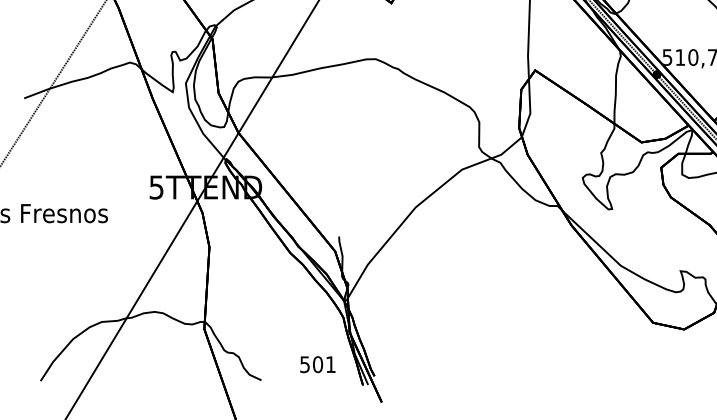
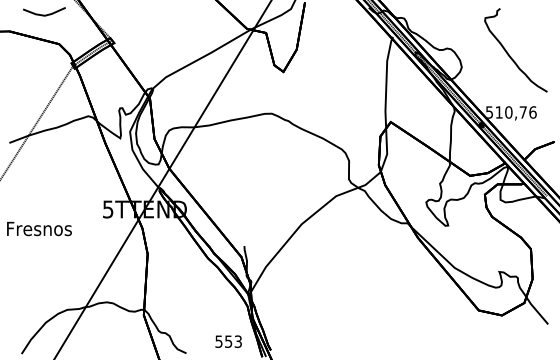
text: (323, 364) -> (232, 341), 501 -> 553

